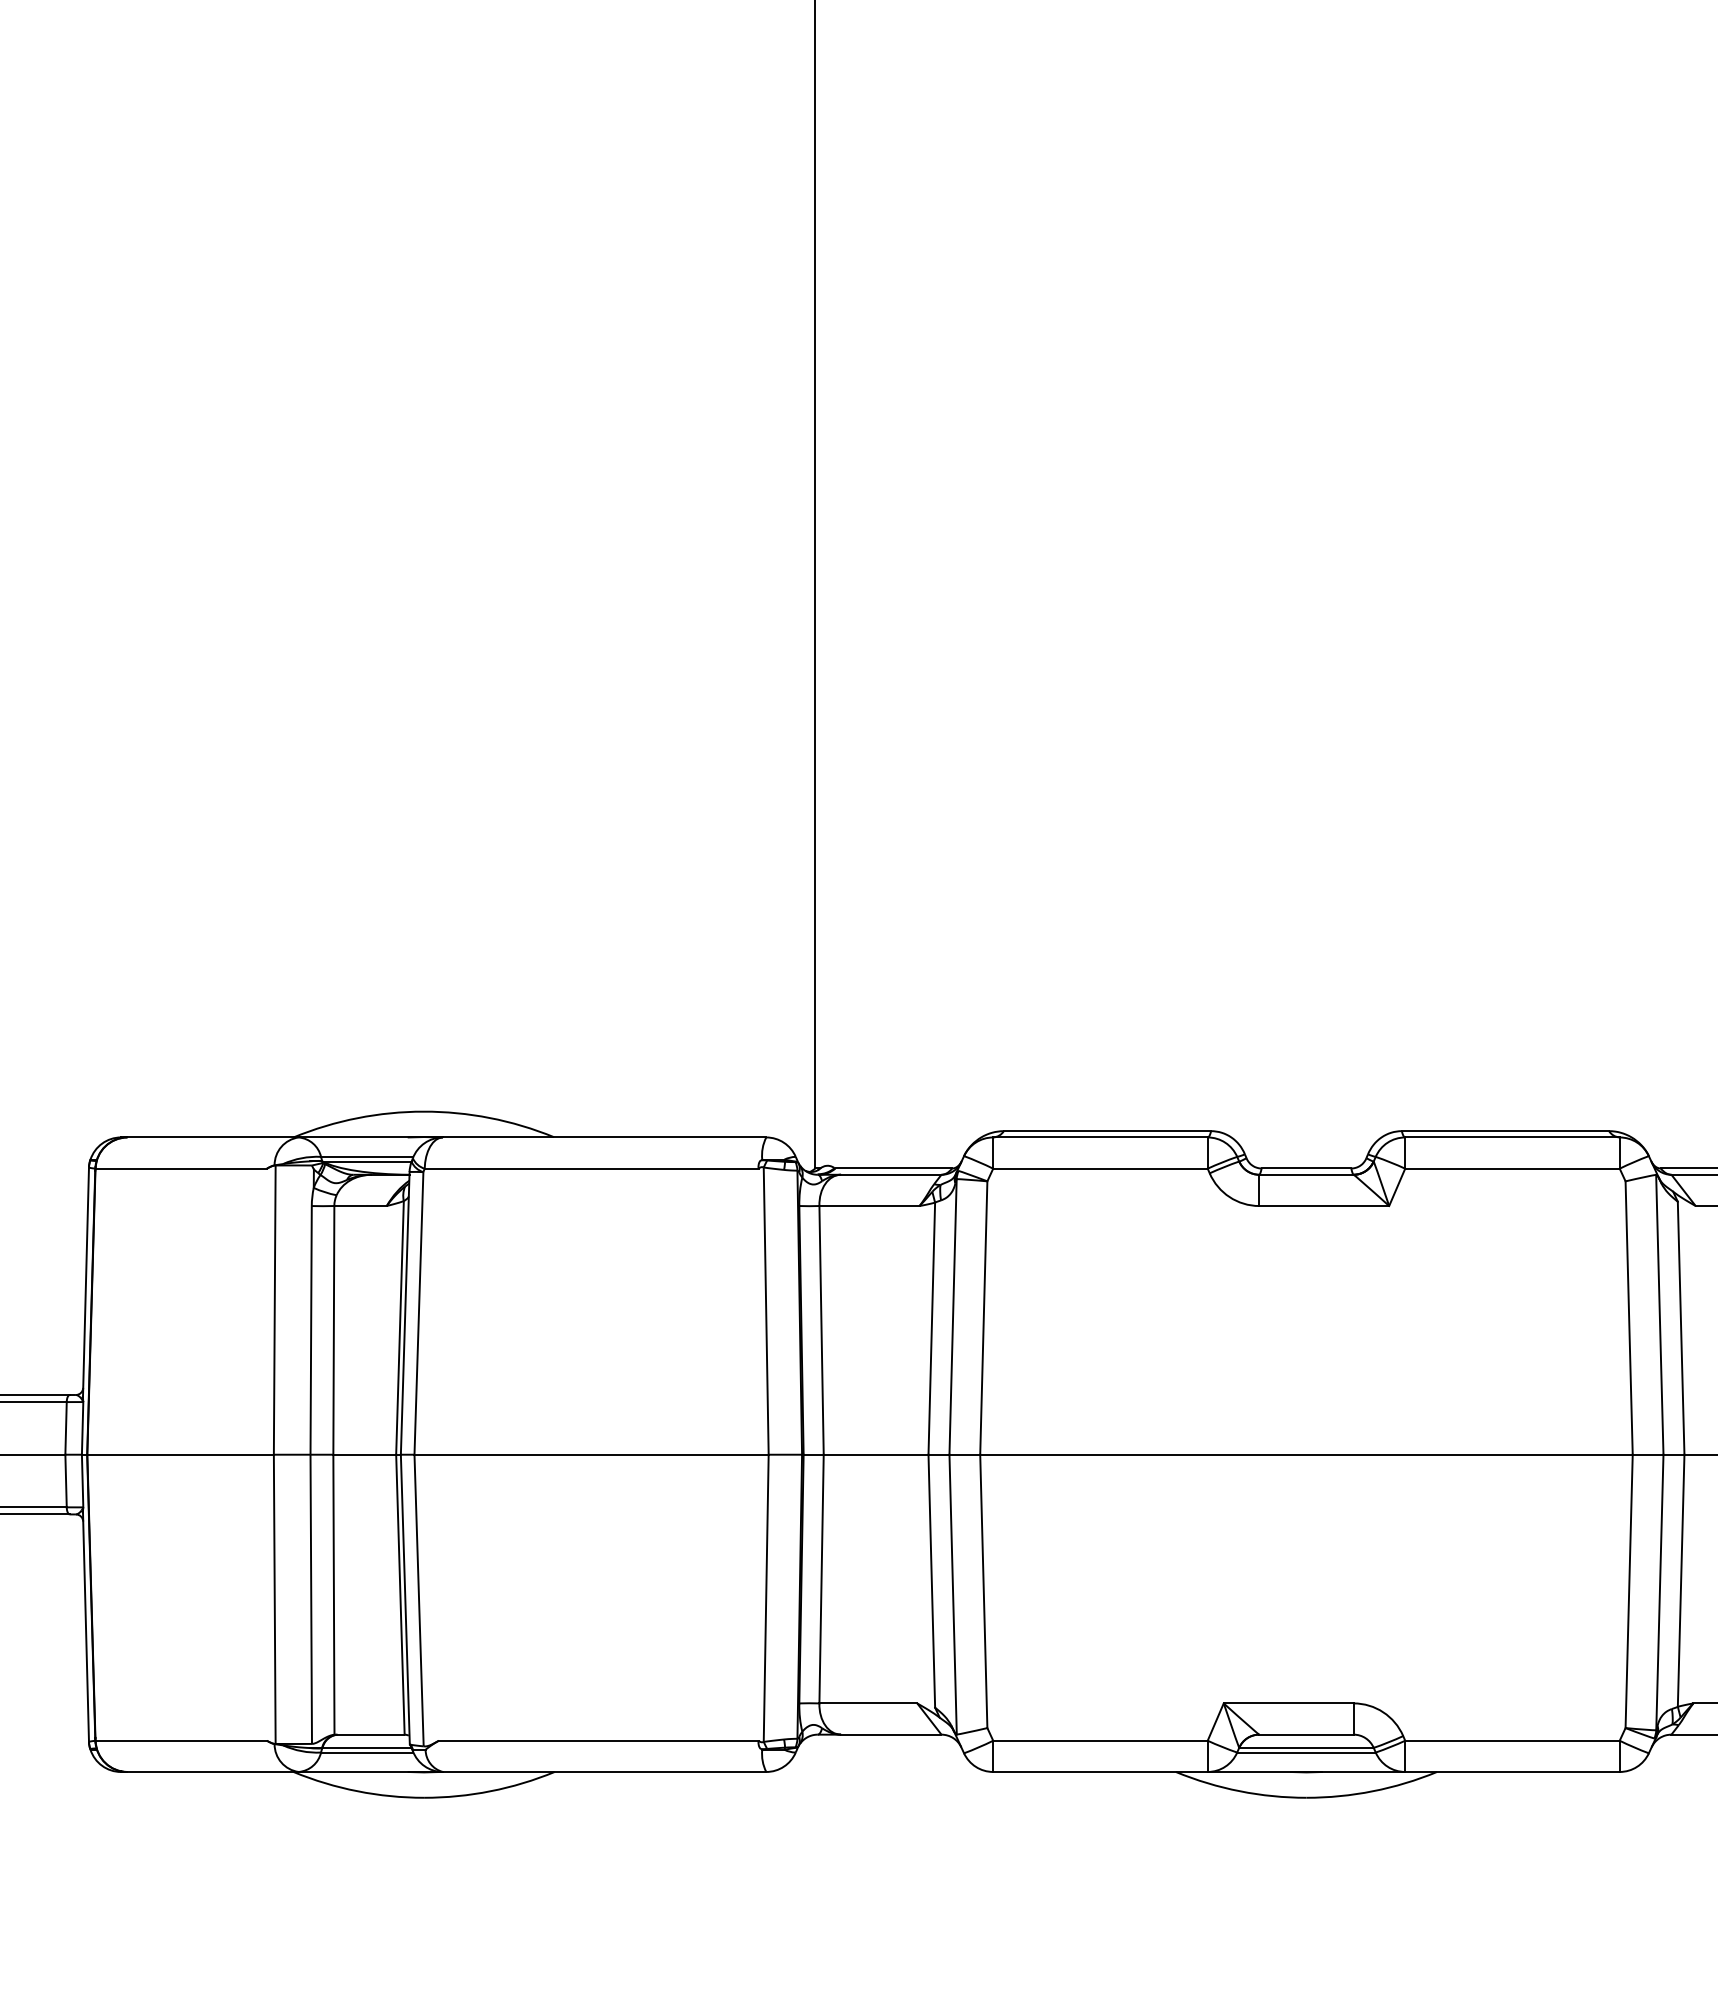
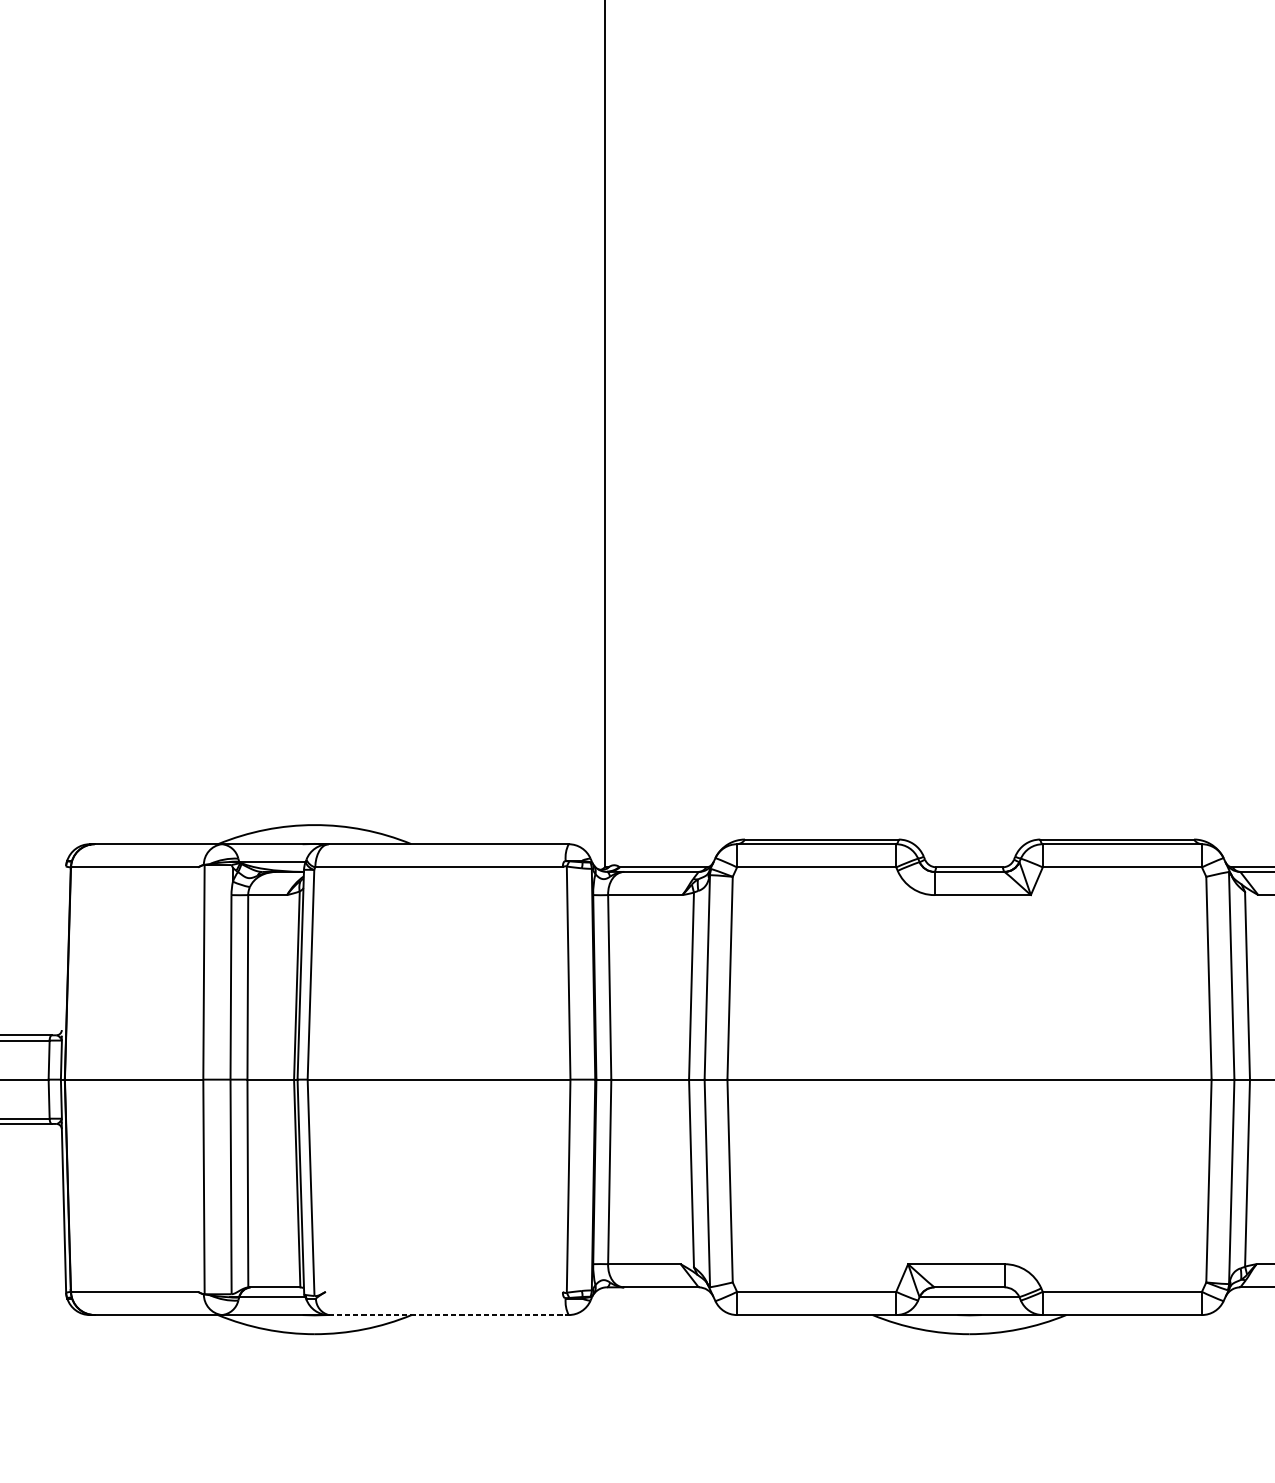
line: (367, 1156) -> (272, 858), removed
line: (86, 1281) -> (64, 951), removed
line: (598, 1740) -> (444, 1291), removed
line: (367, 1752) -> (272, 1300), removed
line: (1306, 1752) -> (969, 1300), removed
line: (604, 1771) -> (448, 1314), solid -> dashed

